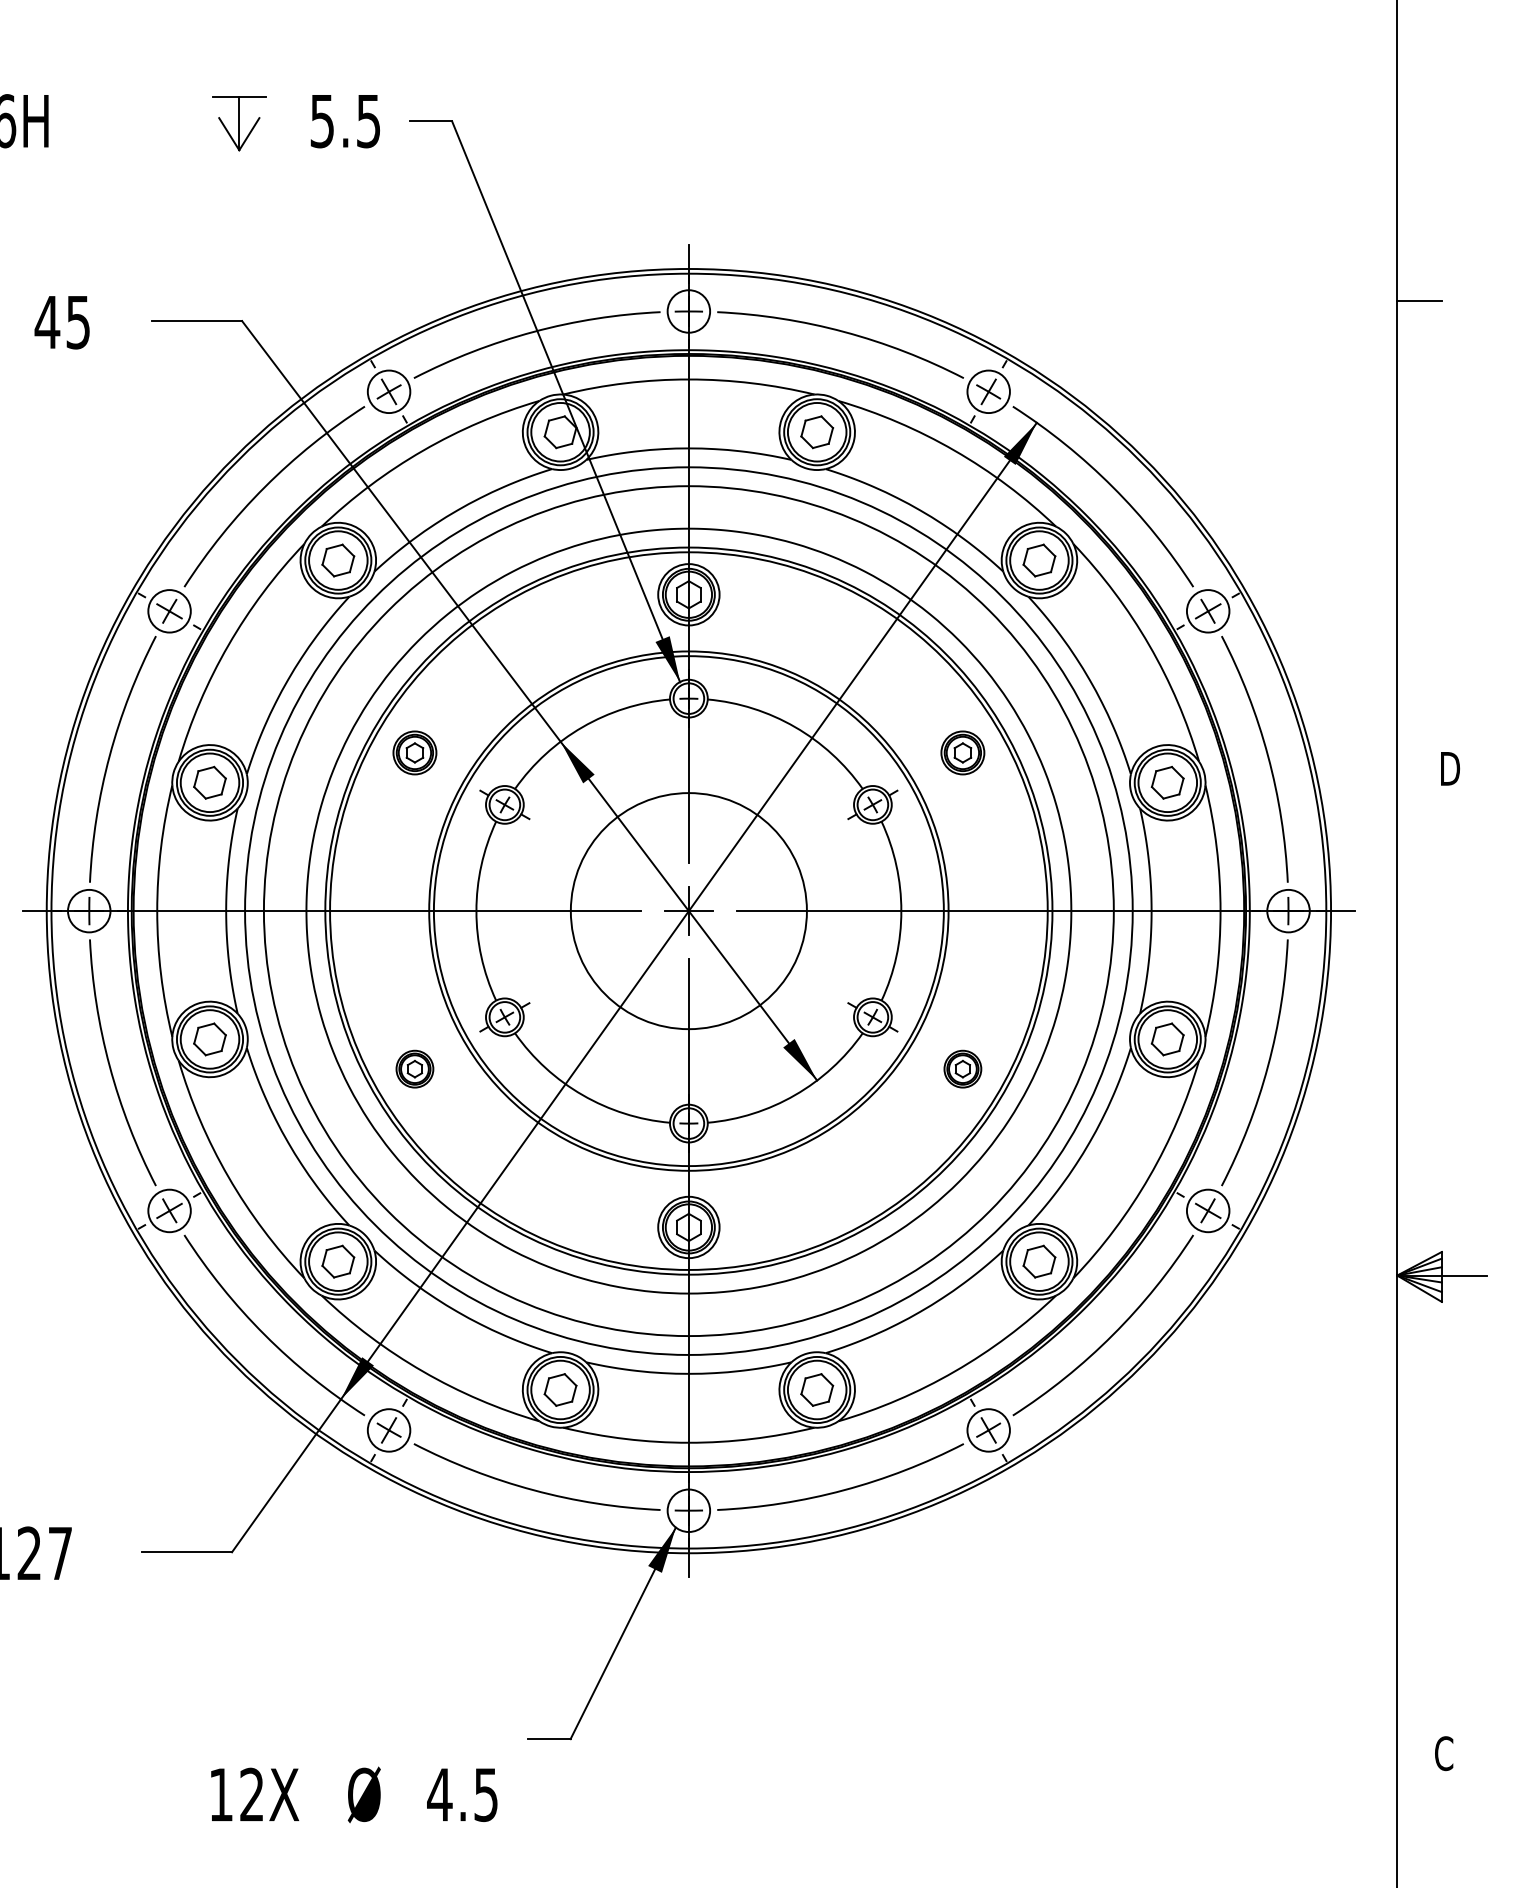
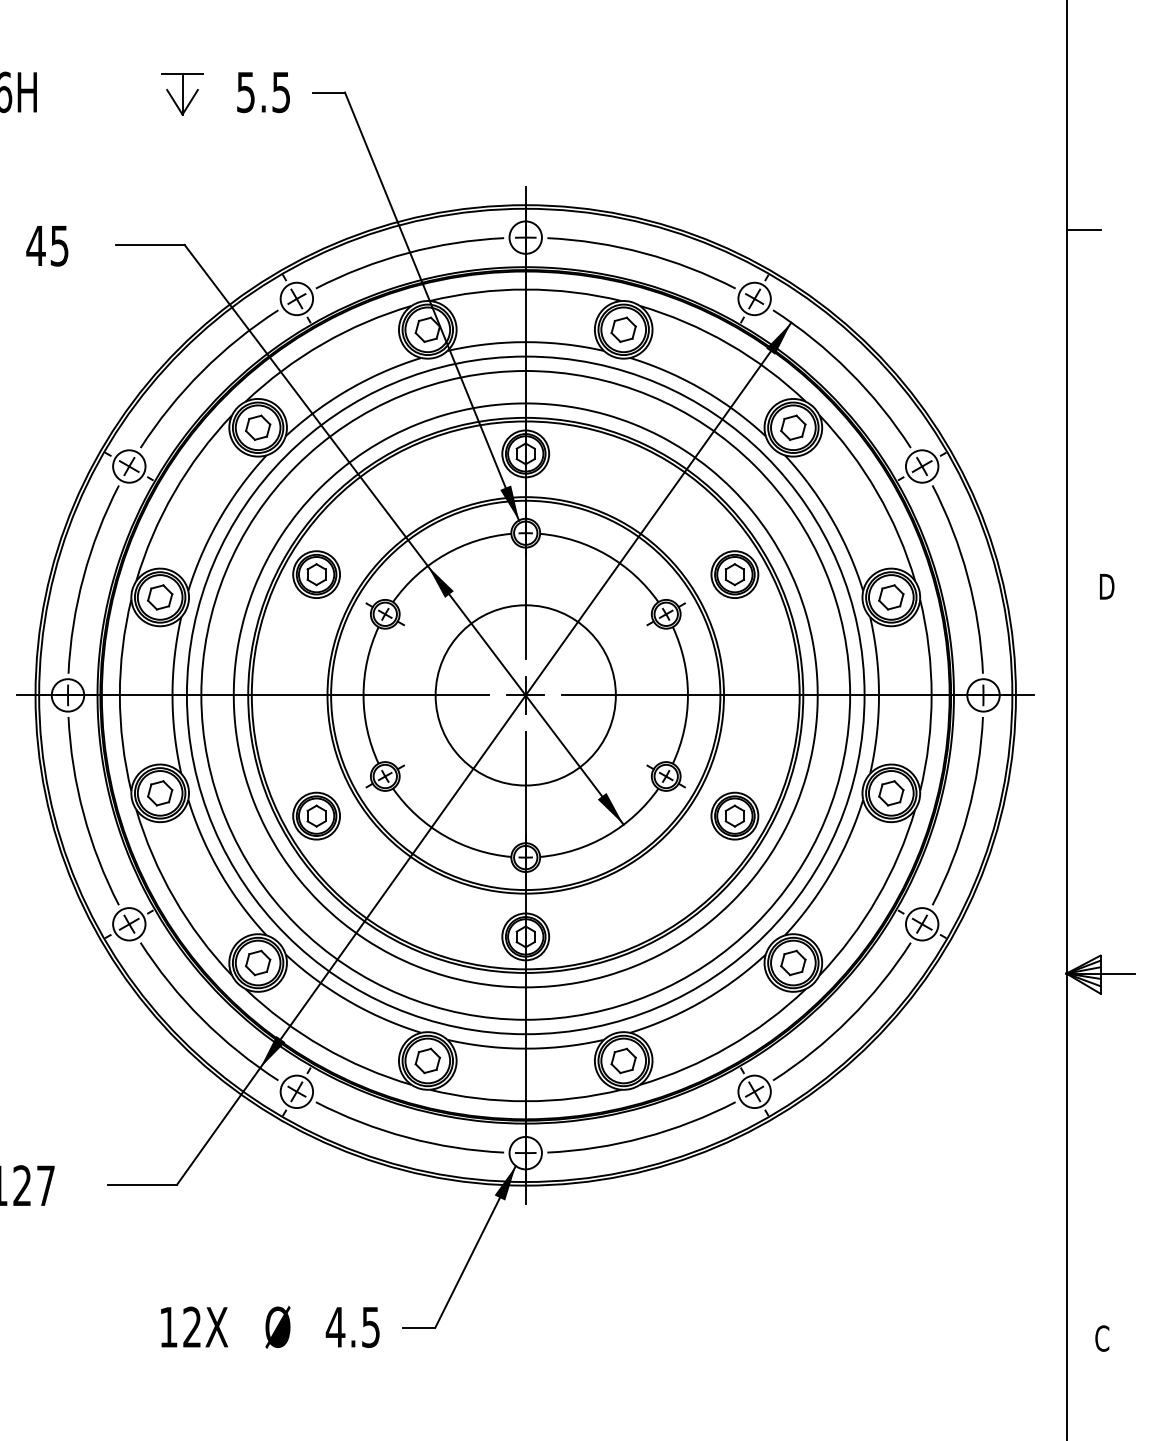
part: (414, 752) -> (316, 574), size x1.43
part: (962, 752) -> (734, 574), size x1.43
part: (414, 1068) -> (316, 815), size x1.67
part: (962, 1068) -> (734, 815), size x1.67
text: (354, 1794) -> (270, 1327), moved

